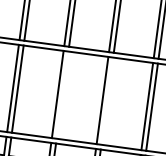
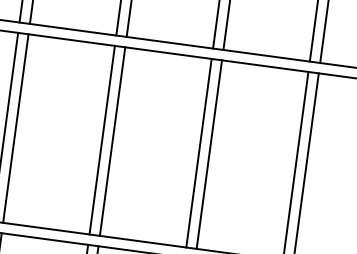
line: (62, 94) -> (112, 140), added
line: (107, 100) -> (209, 153), added

